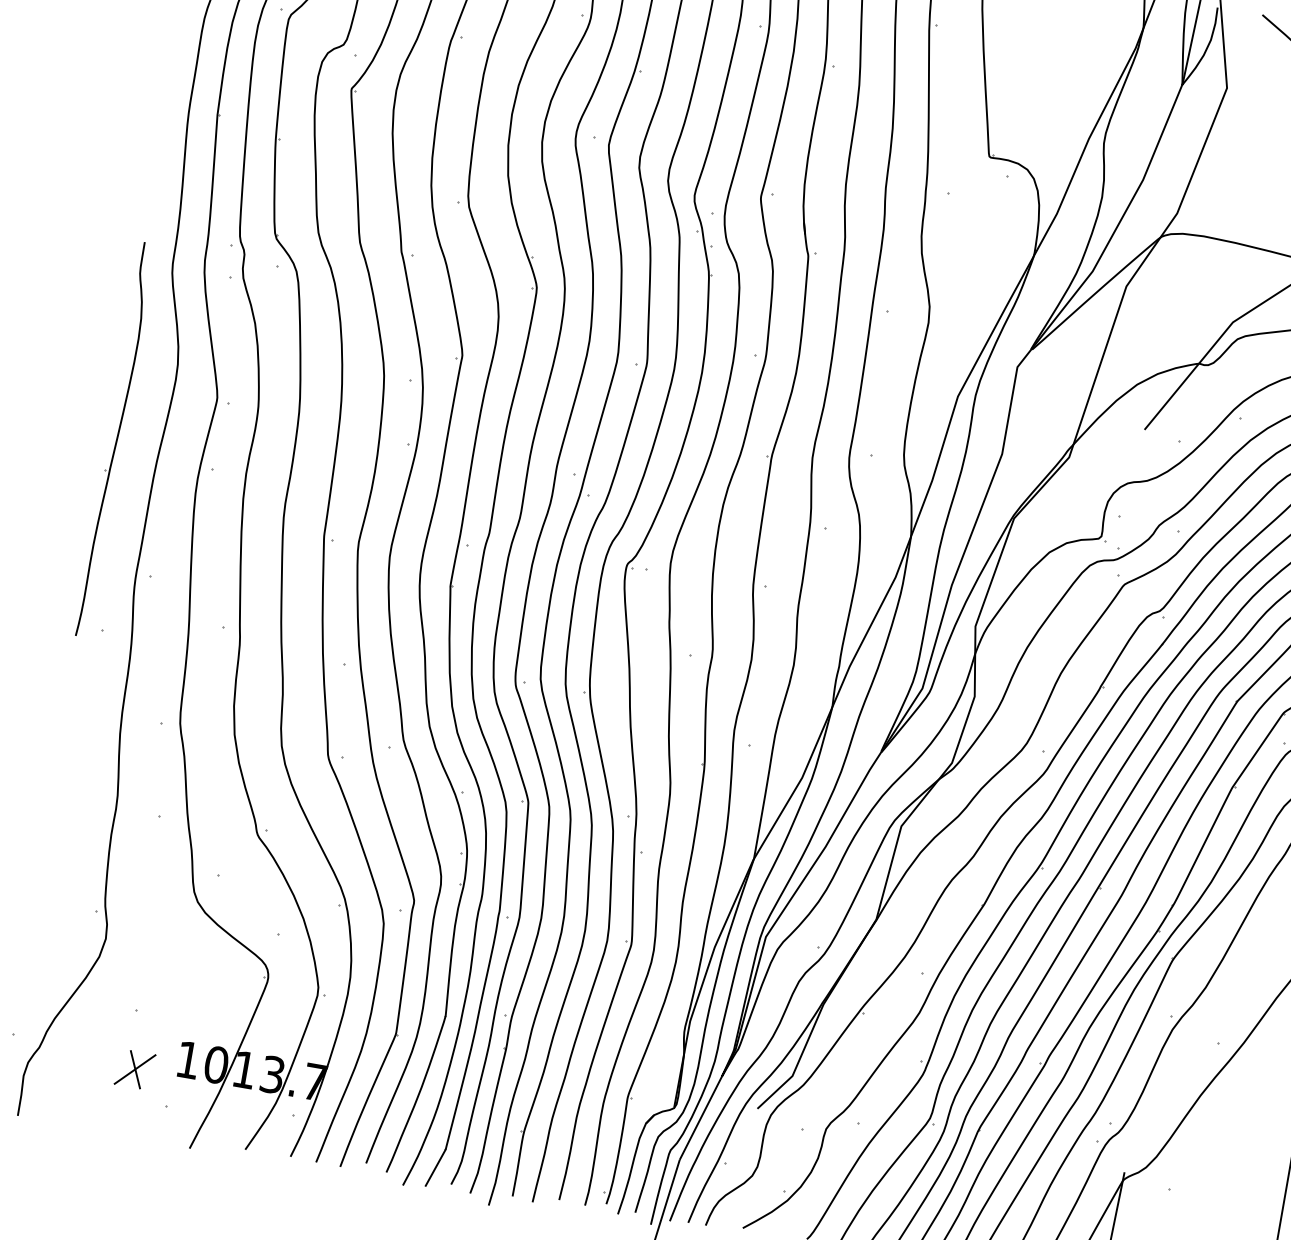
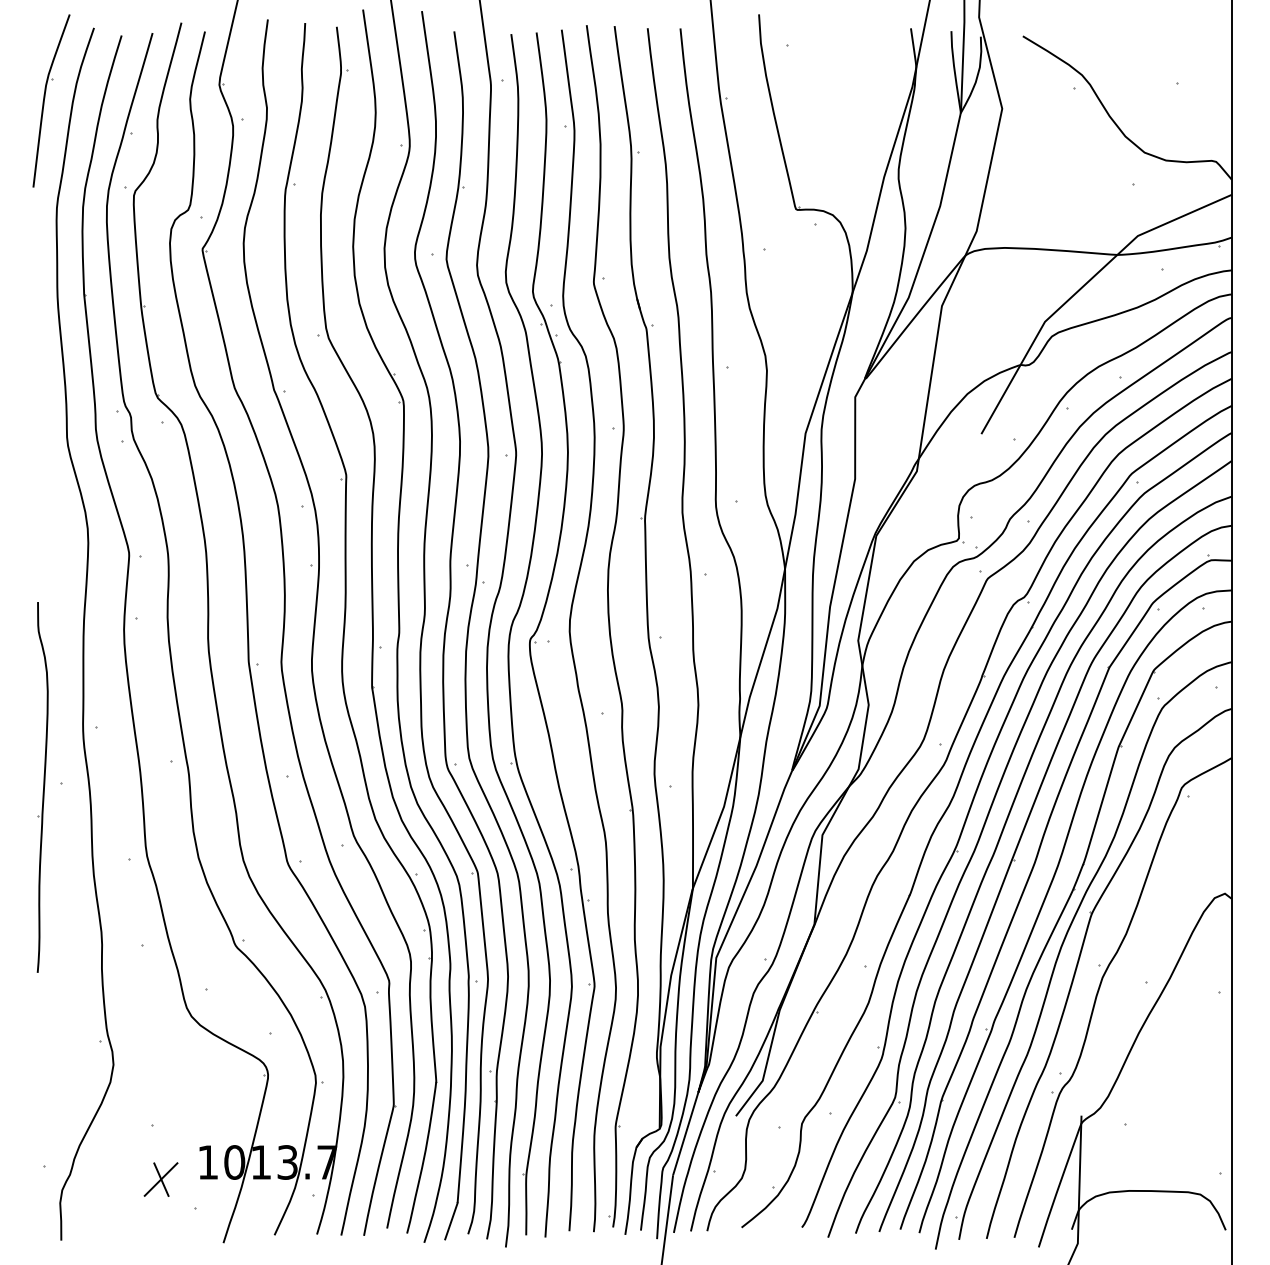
part: (115, 439) -> (42, 787), moved

